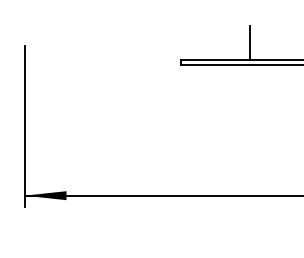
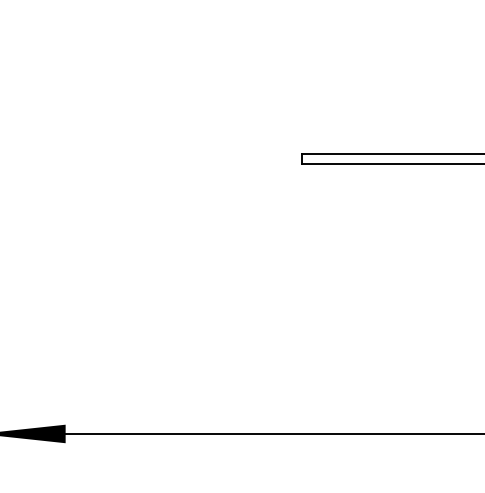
line: (250, 42) -> (445, 117), removed

